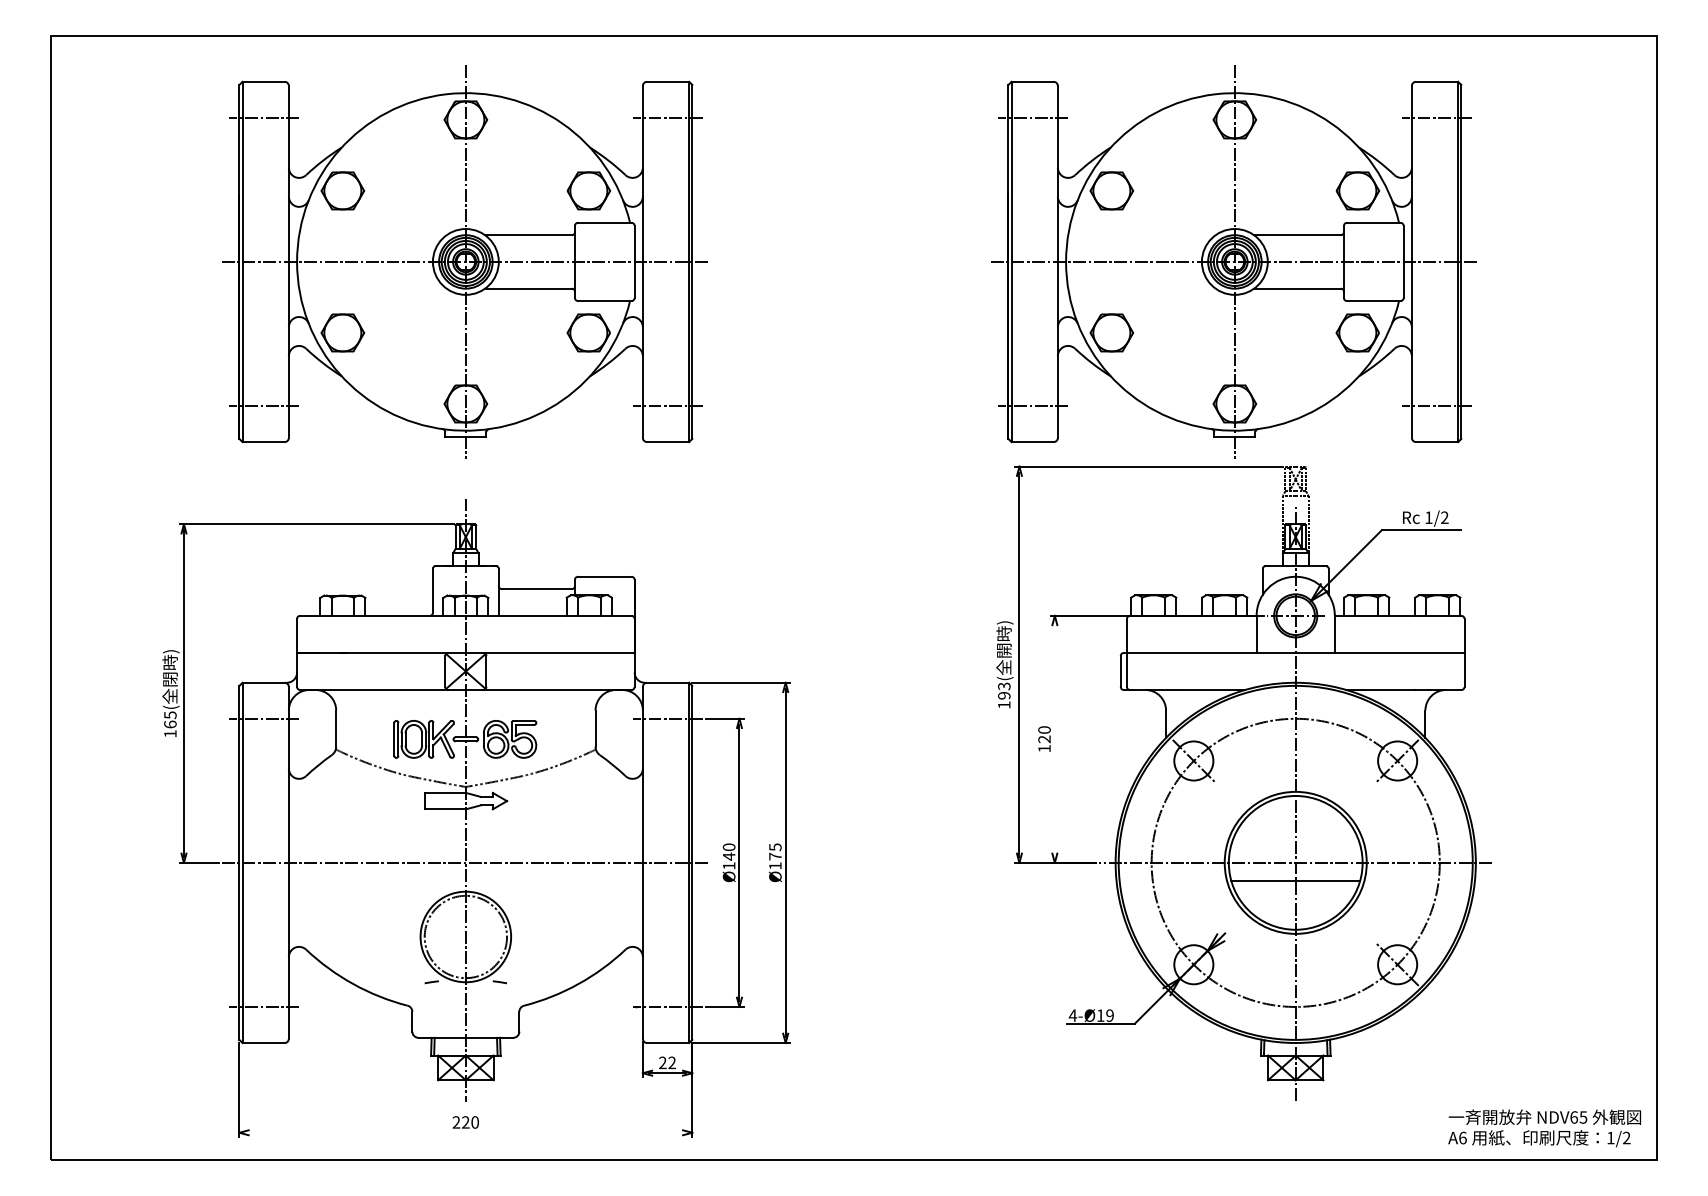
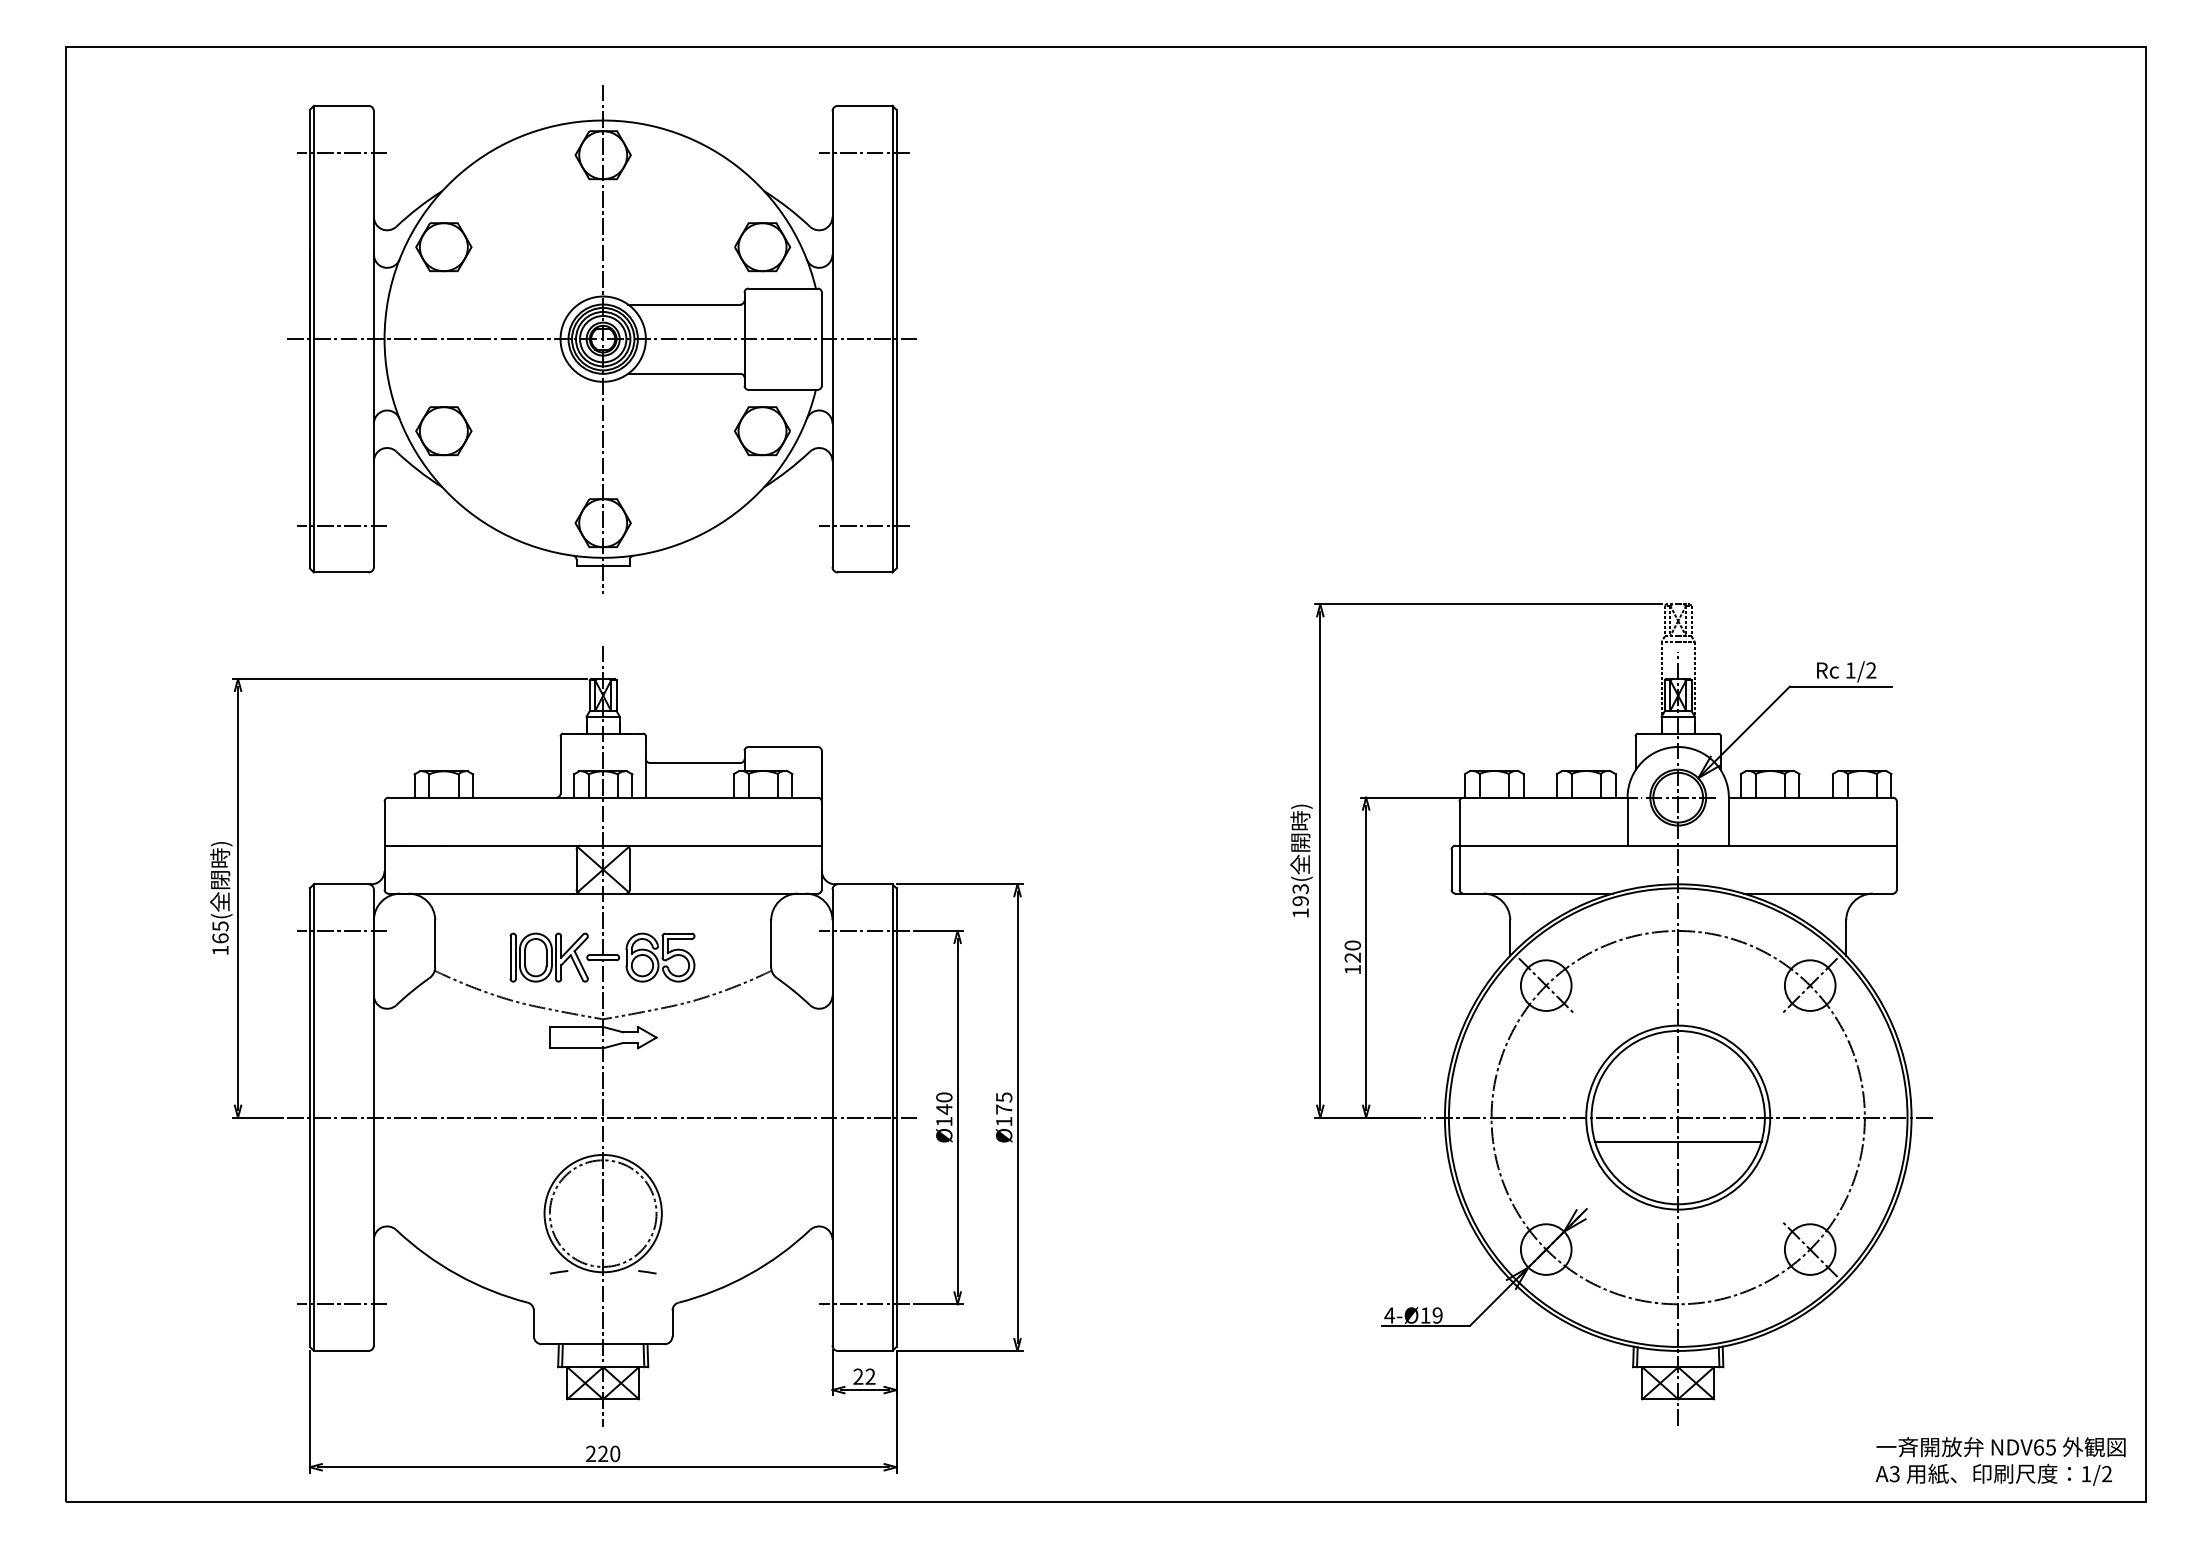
part: (1233, 261) -> (1597, 338), removed
line: (1054, 739) -> (1365, 957), added
line: (465, 1132) -> (602, 1466), added
text: (1462, 1137) -> (1894, 1473), A6 -> A3

